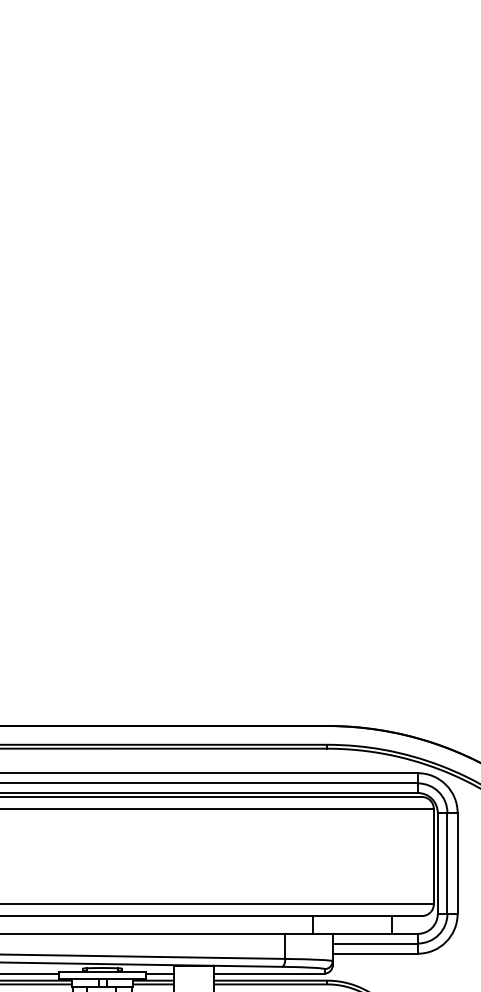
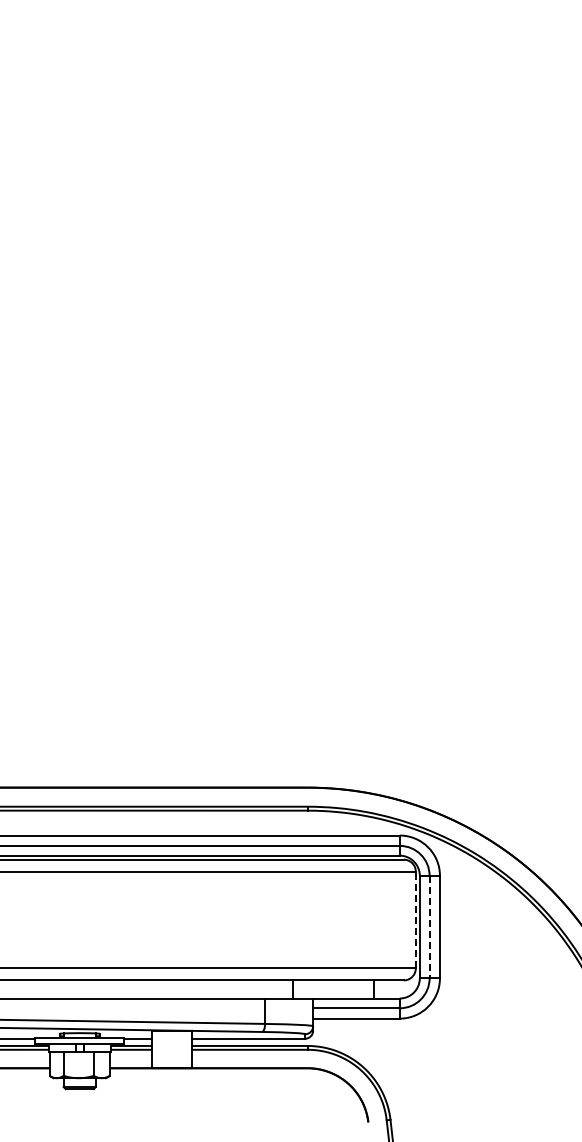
line: (433, 855) -> (415, 919), solid -> dashed
line: (447, 863) -> (429, 927), solid -> dashed

